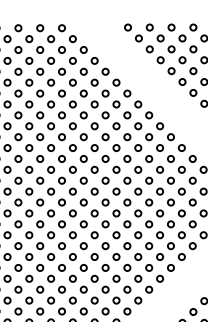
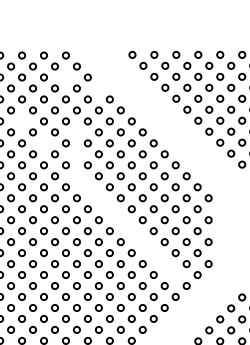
circle: (61, 49) -> (65, 77), removed
circle: (94, 60) -> (98, 88), removed
circle: (17, 93) -> (21, 121), removed
circle: (72, 104) -> (76, 132), removed
circle: (39, 115) -> (43, 143), removed
circle: (72, 126) -> (76, 154), removed
part: (122, 196) -> (126, 225), removed

